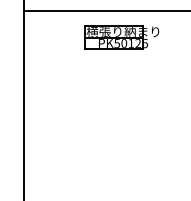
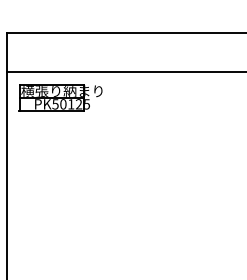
part: (121, 37) -> (60, 97), moved

